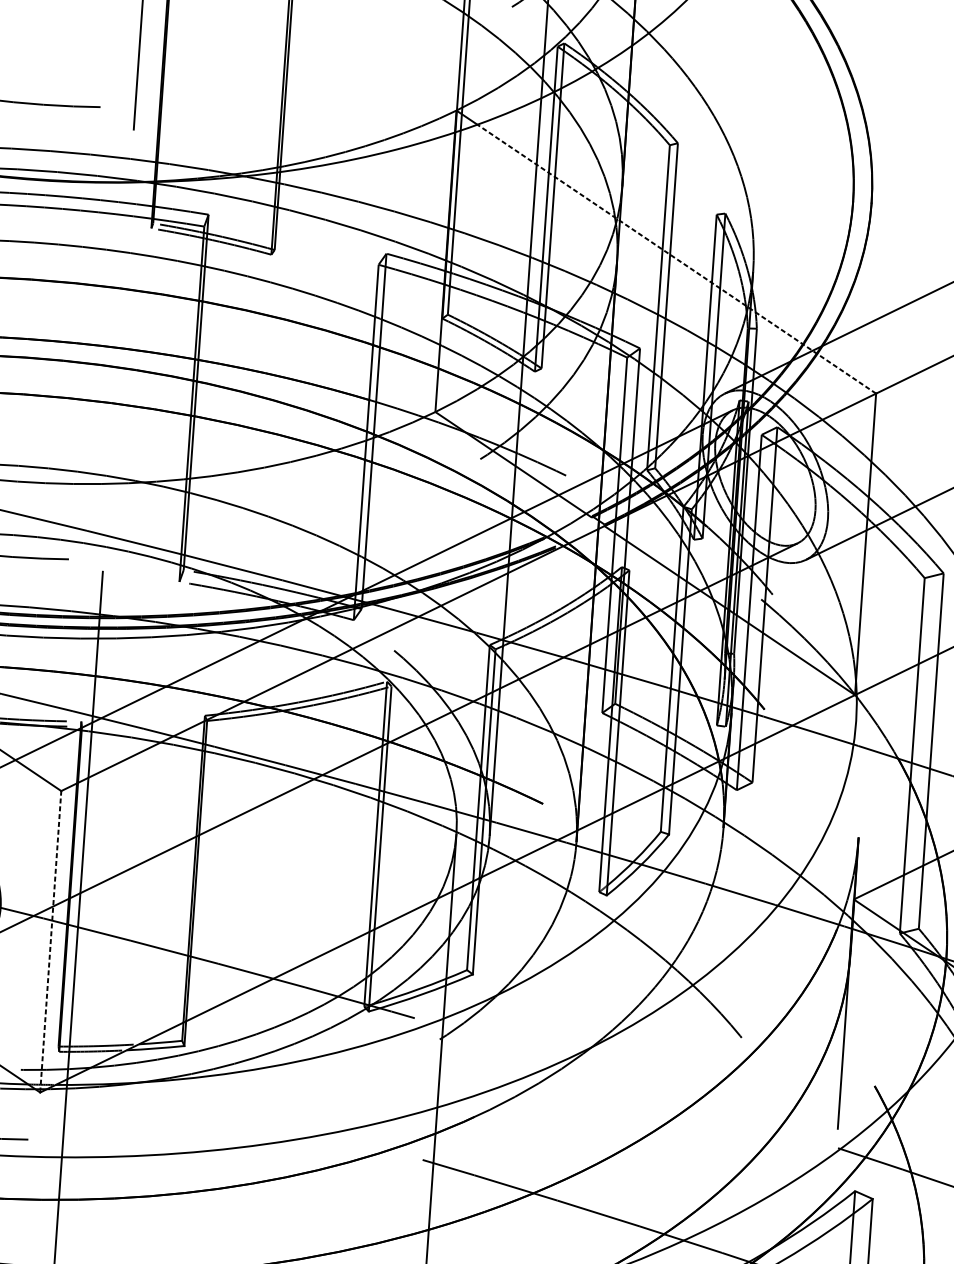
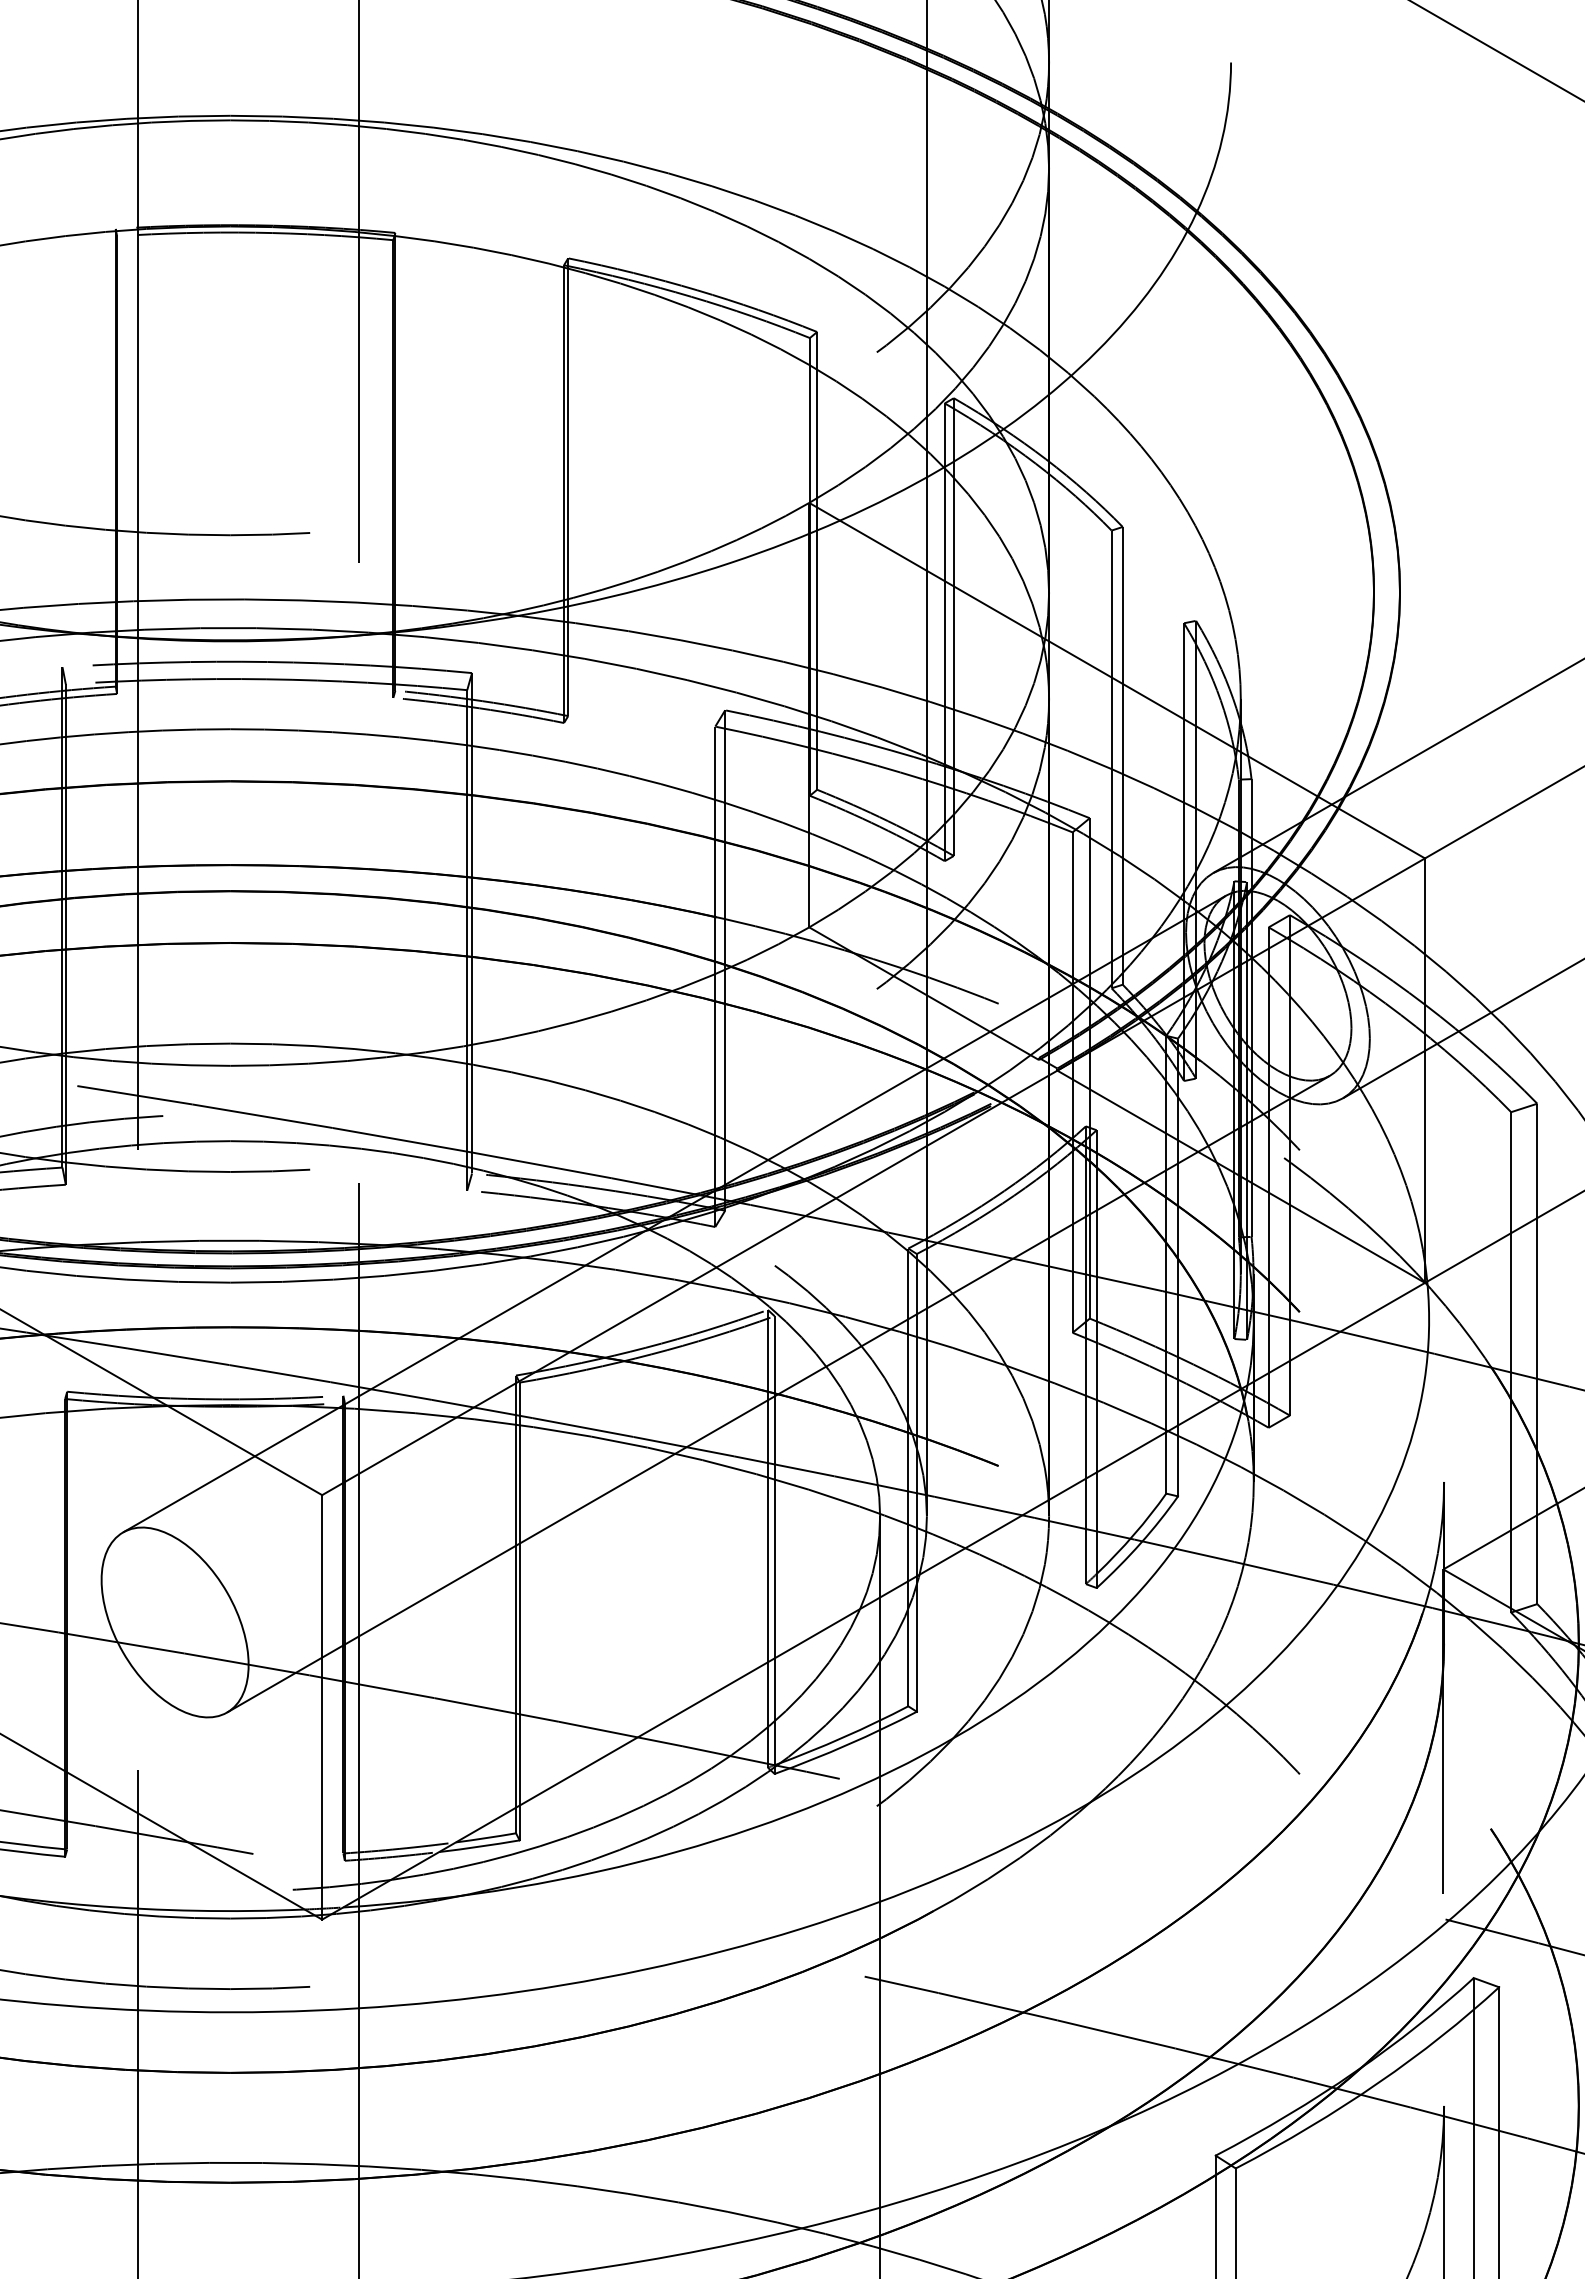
line: (676, 259) -> (1132, 689), dashed -> solid
line: (51, 941) -> (322, 1706), dashed -> solid

